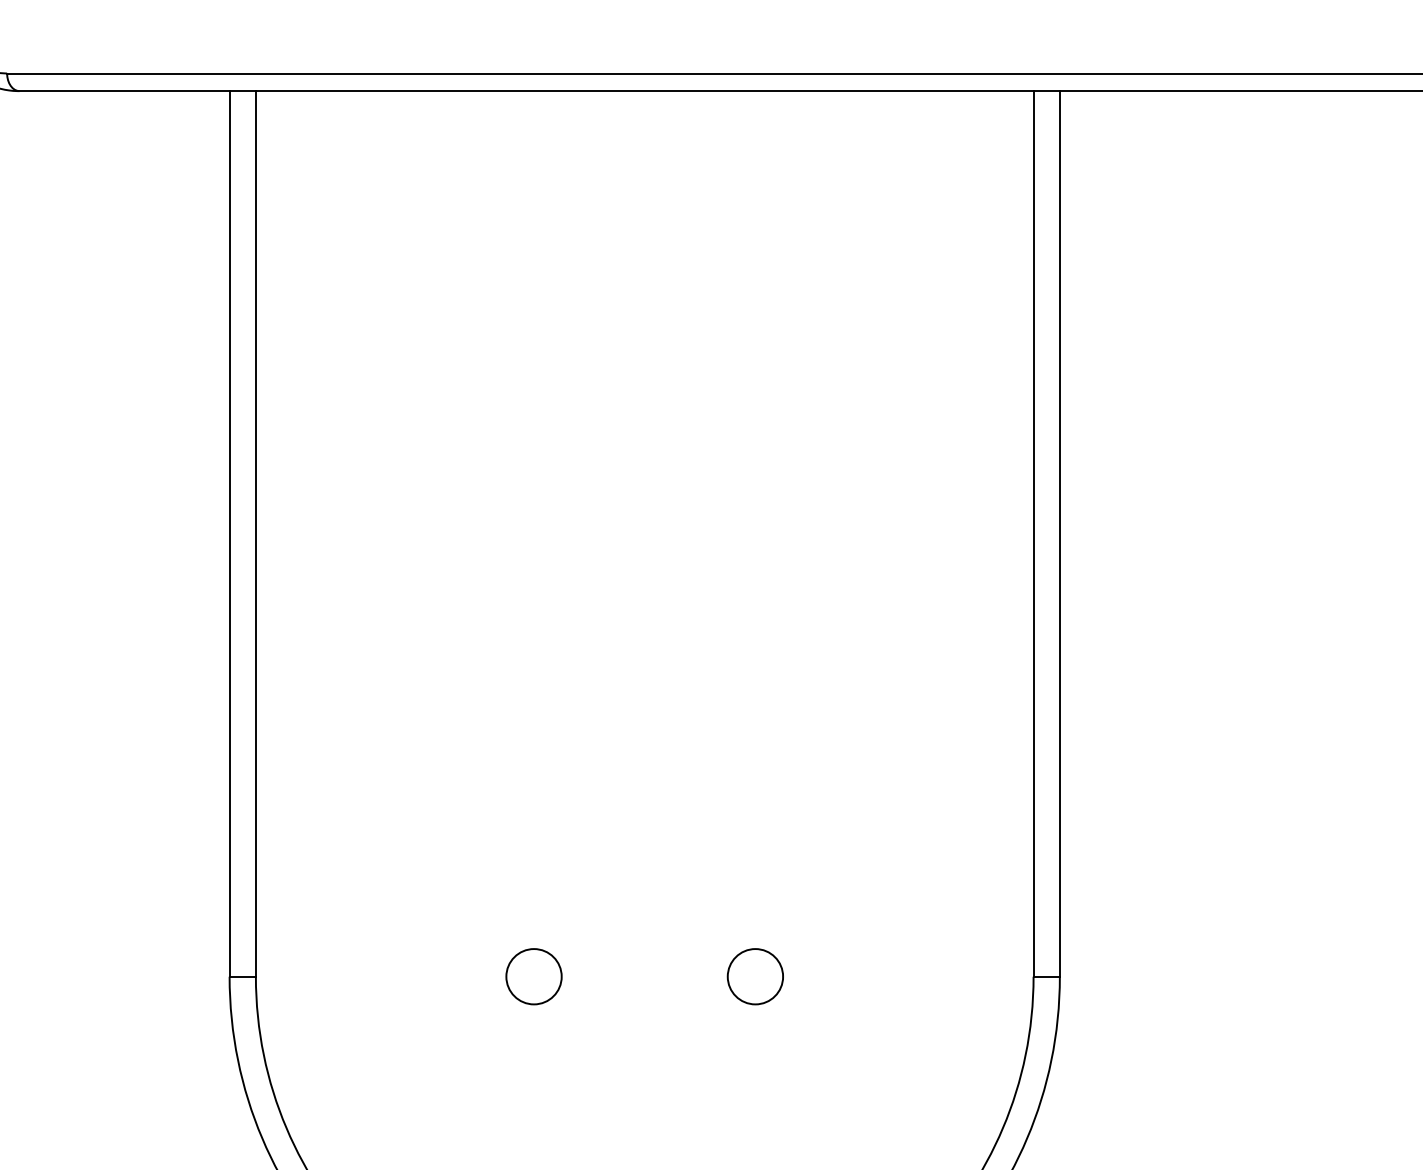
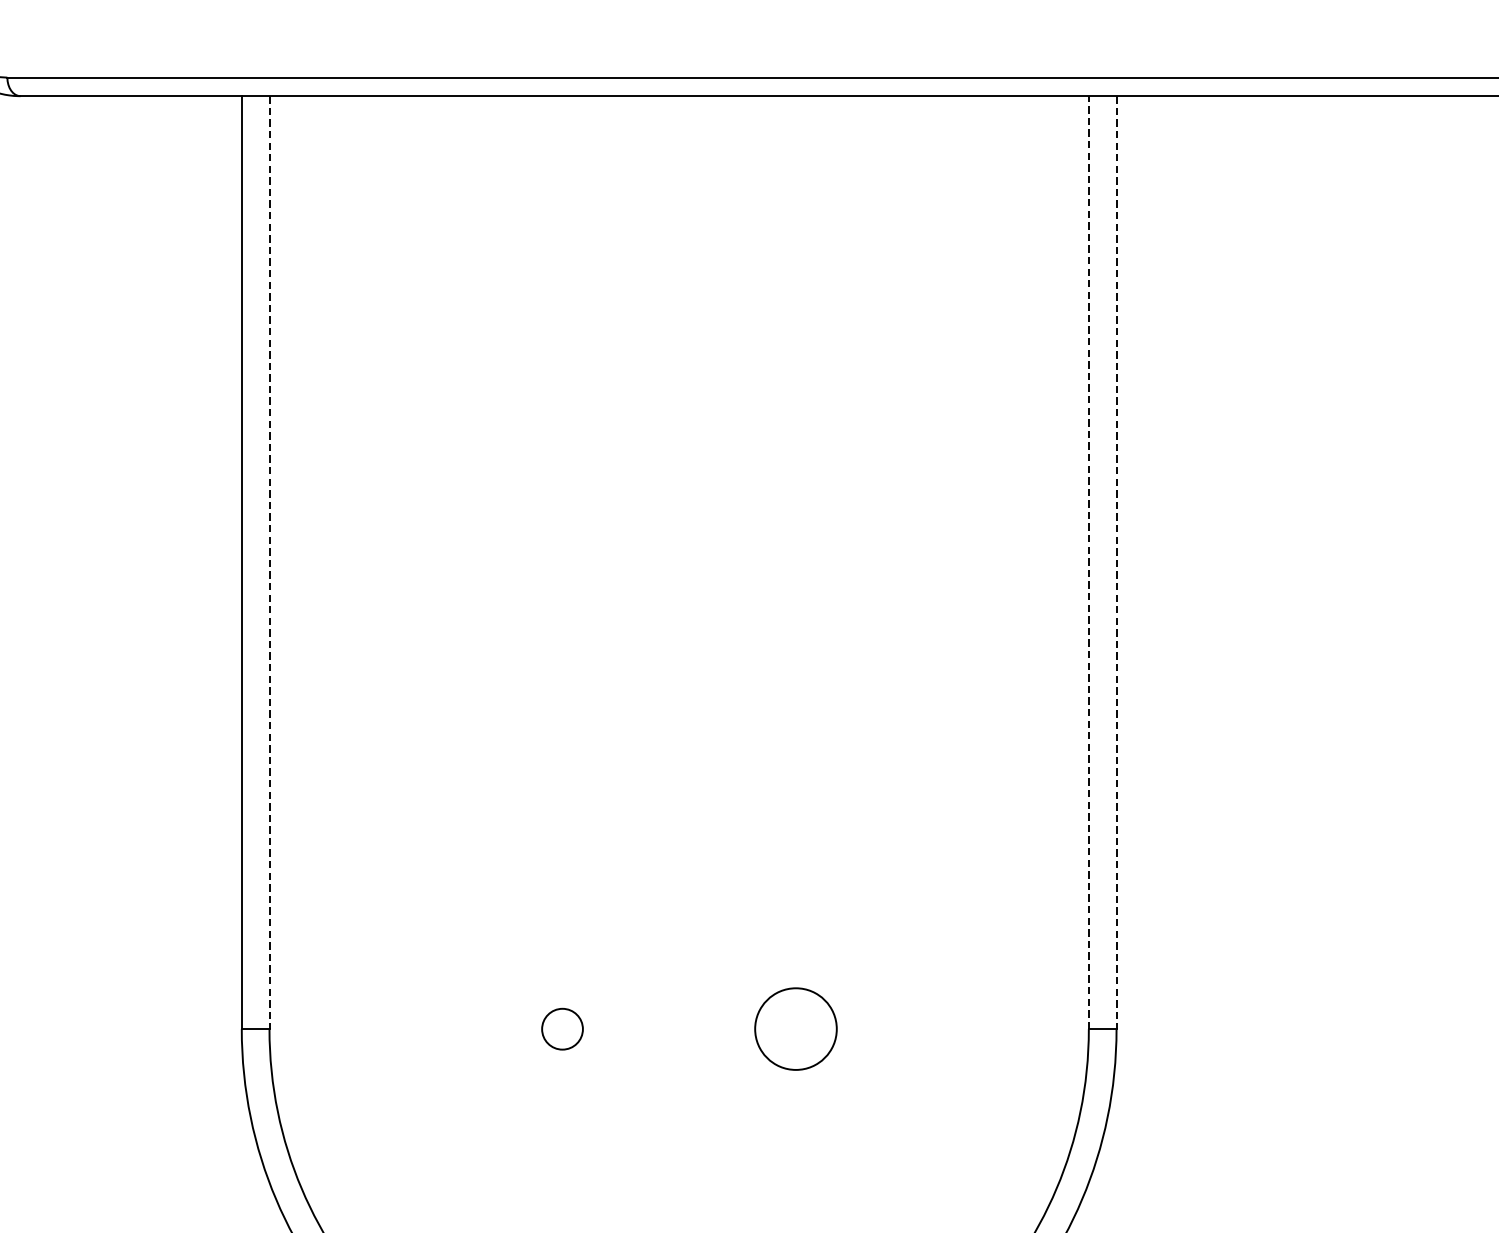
line: (255, 533) -> (269, 562), solid -> dashed
line: (1033, 533) -> (1088, 562), solid -> dashed
line: (1059, 533) -> (1116, 562), solid -> dashed
circle: (533, 976) -> (561, 1028), size x0.7
circle: (754, 976) -> (794, 1028), size x1.4

